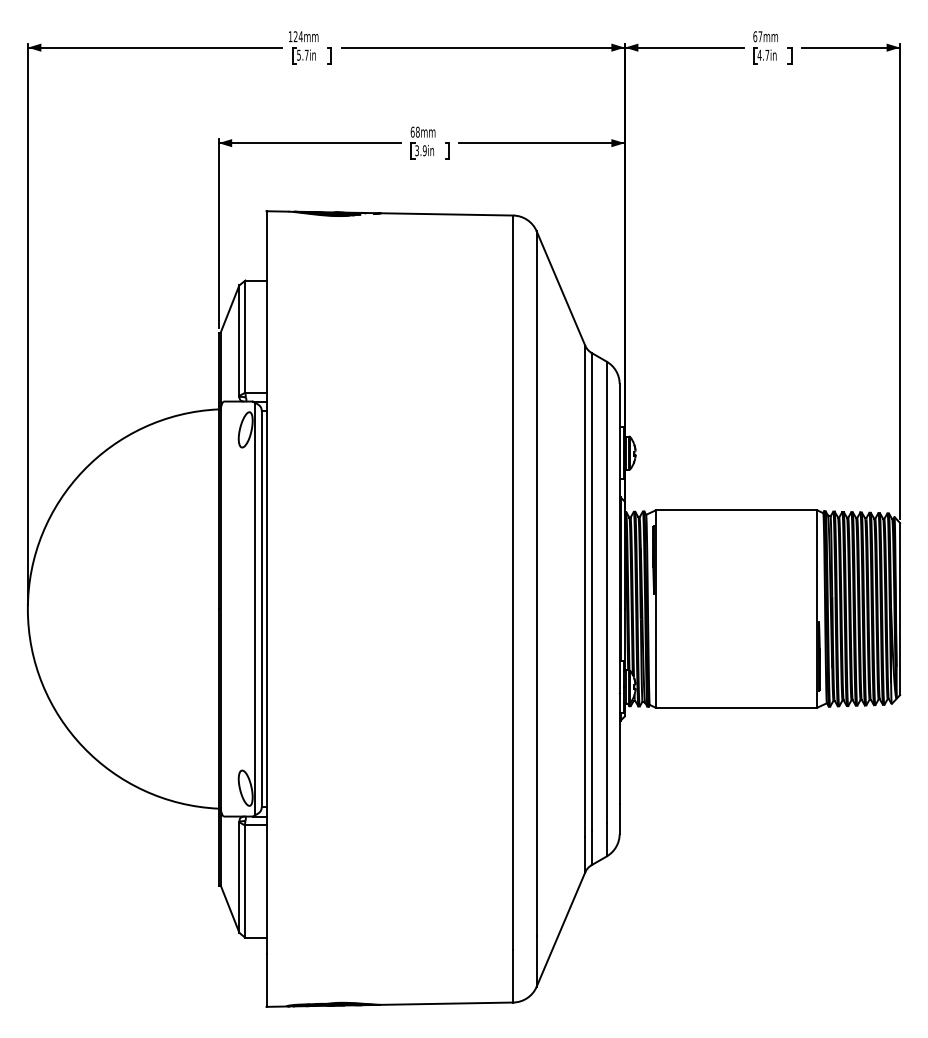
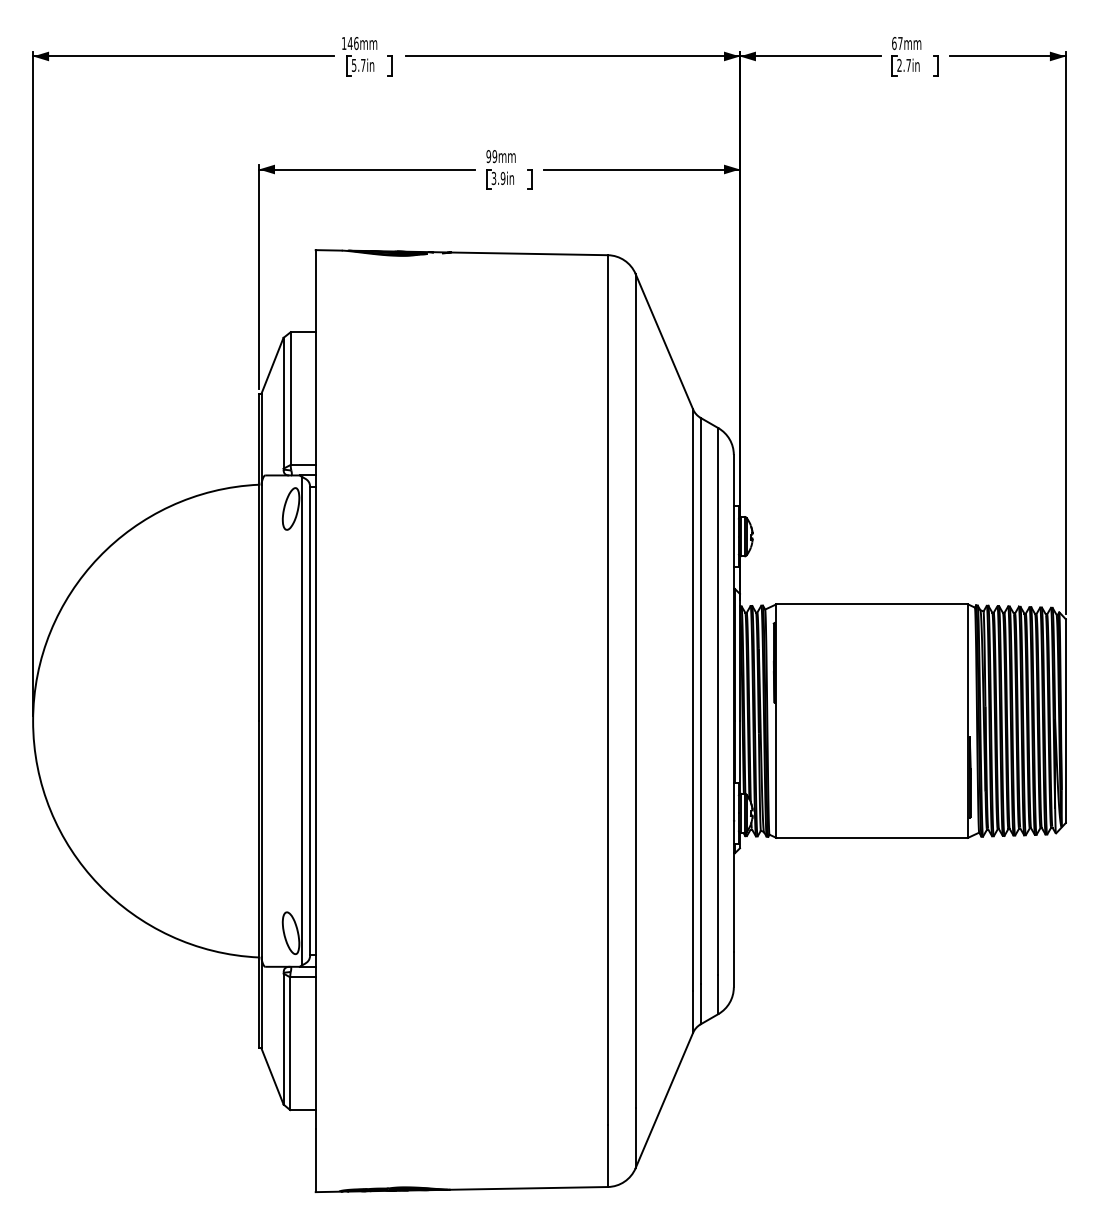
text: (297, 36) -> (352, 43), 124mm -> 146mm
text: (759, 54) -> (899, 64), 4.7in -> 2.7in
text: (414, 131) -> (490, 155), 68mm -> 99mm

